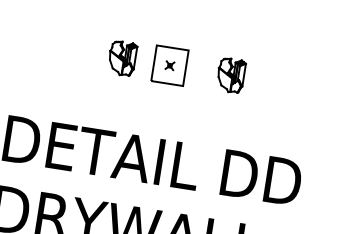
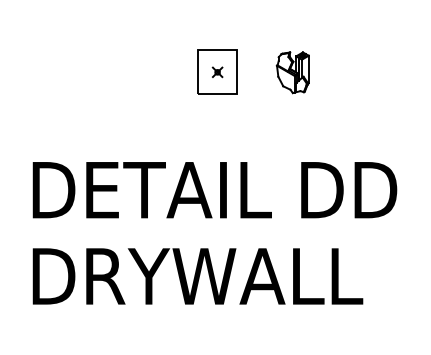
part: (122, 58) -> (158, 72), removed

